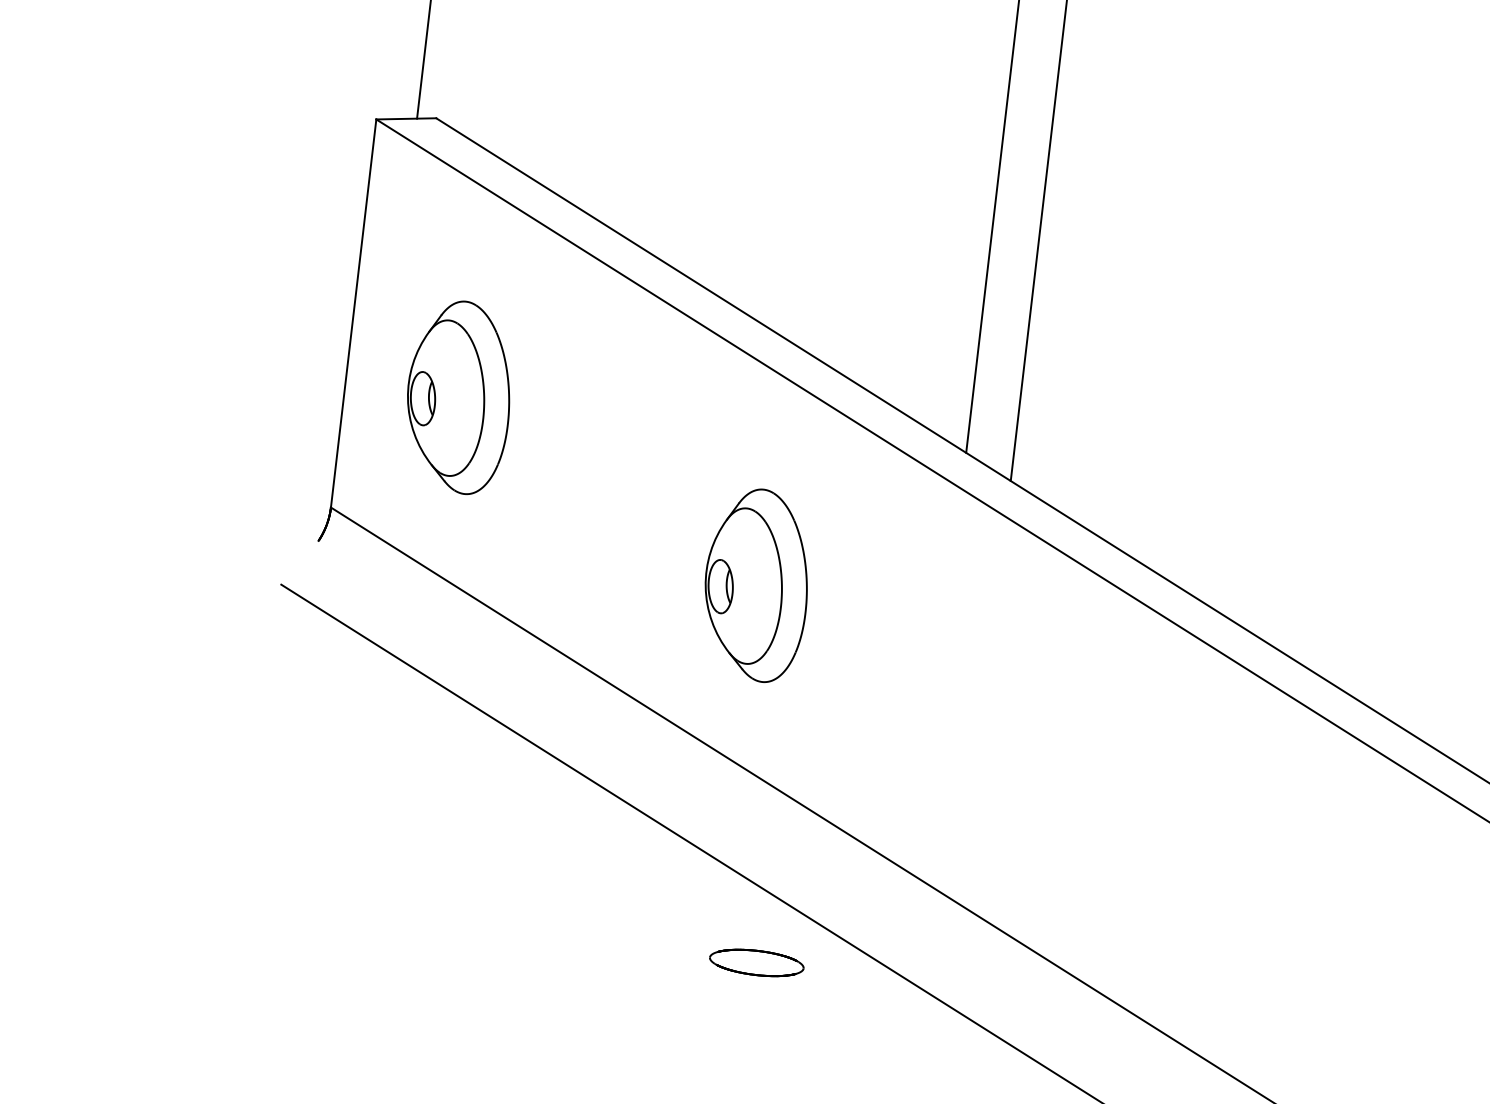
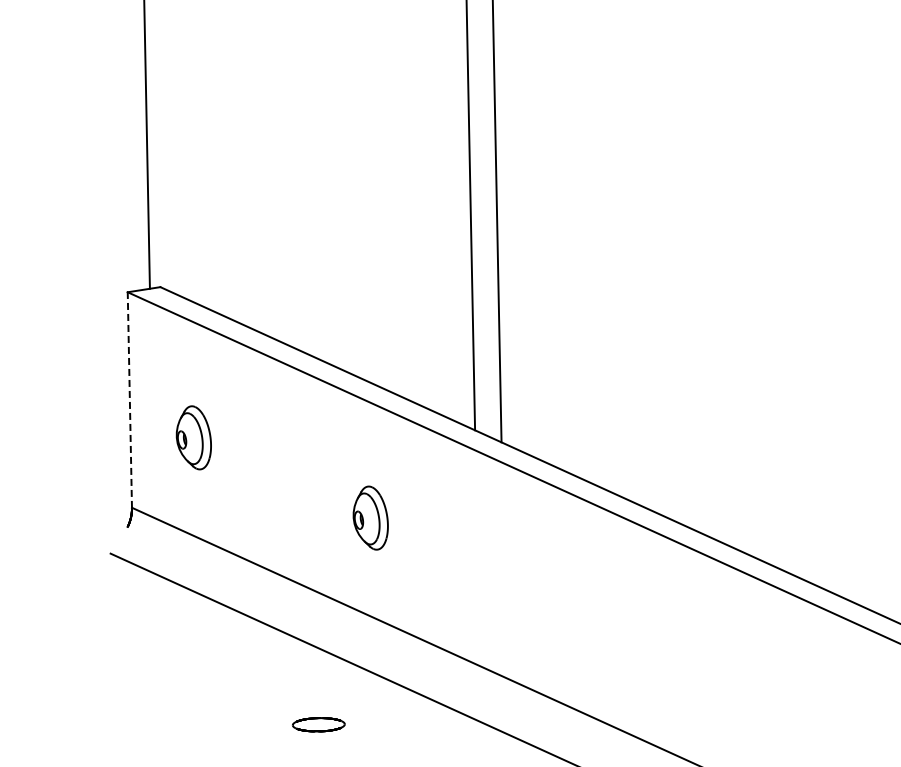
line: (352, 314) -> (129, 400), solid -> dashed
part: (458, 396) -> (193, 437), size x0.6
part: (756, 583) -> (370, 517), size x0.6
part: (756, 962) -> (318, 724), moved

